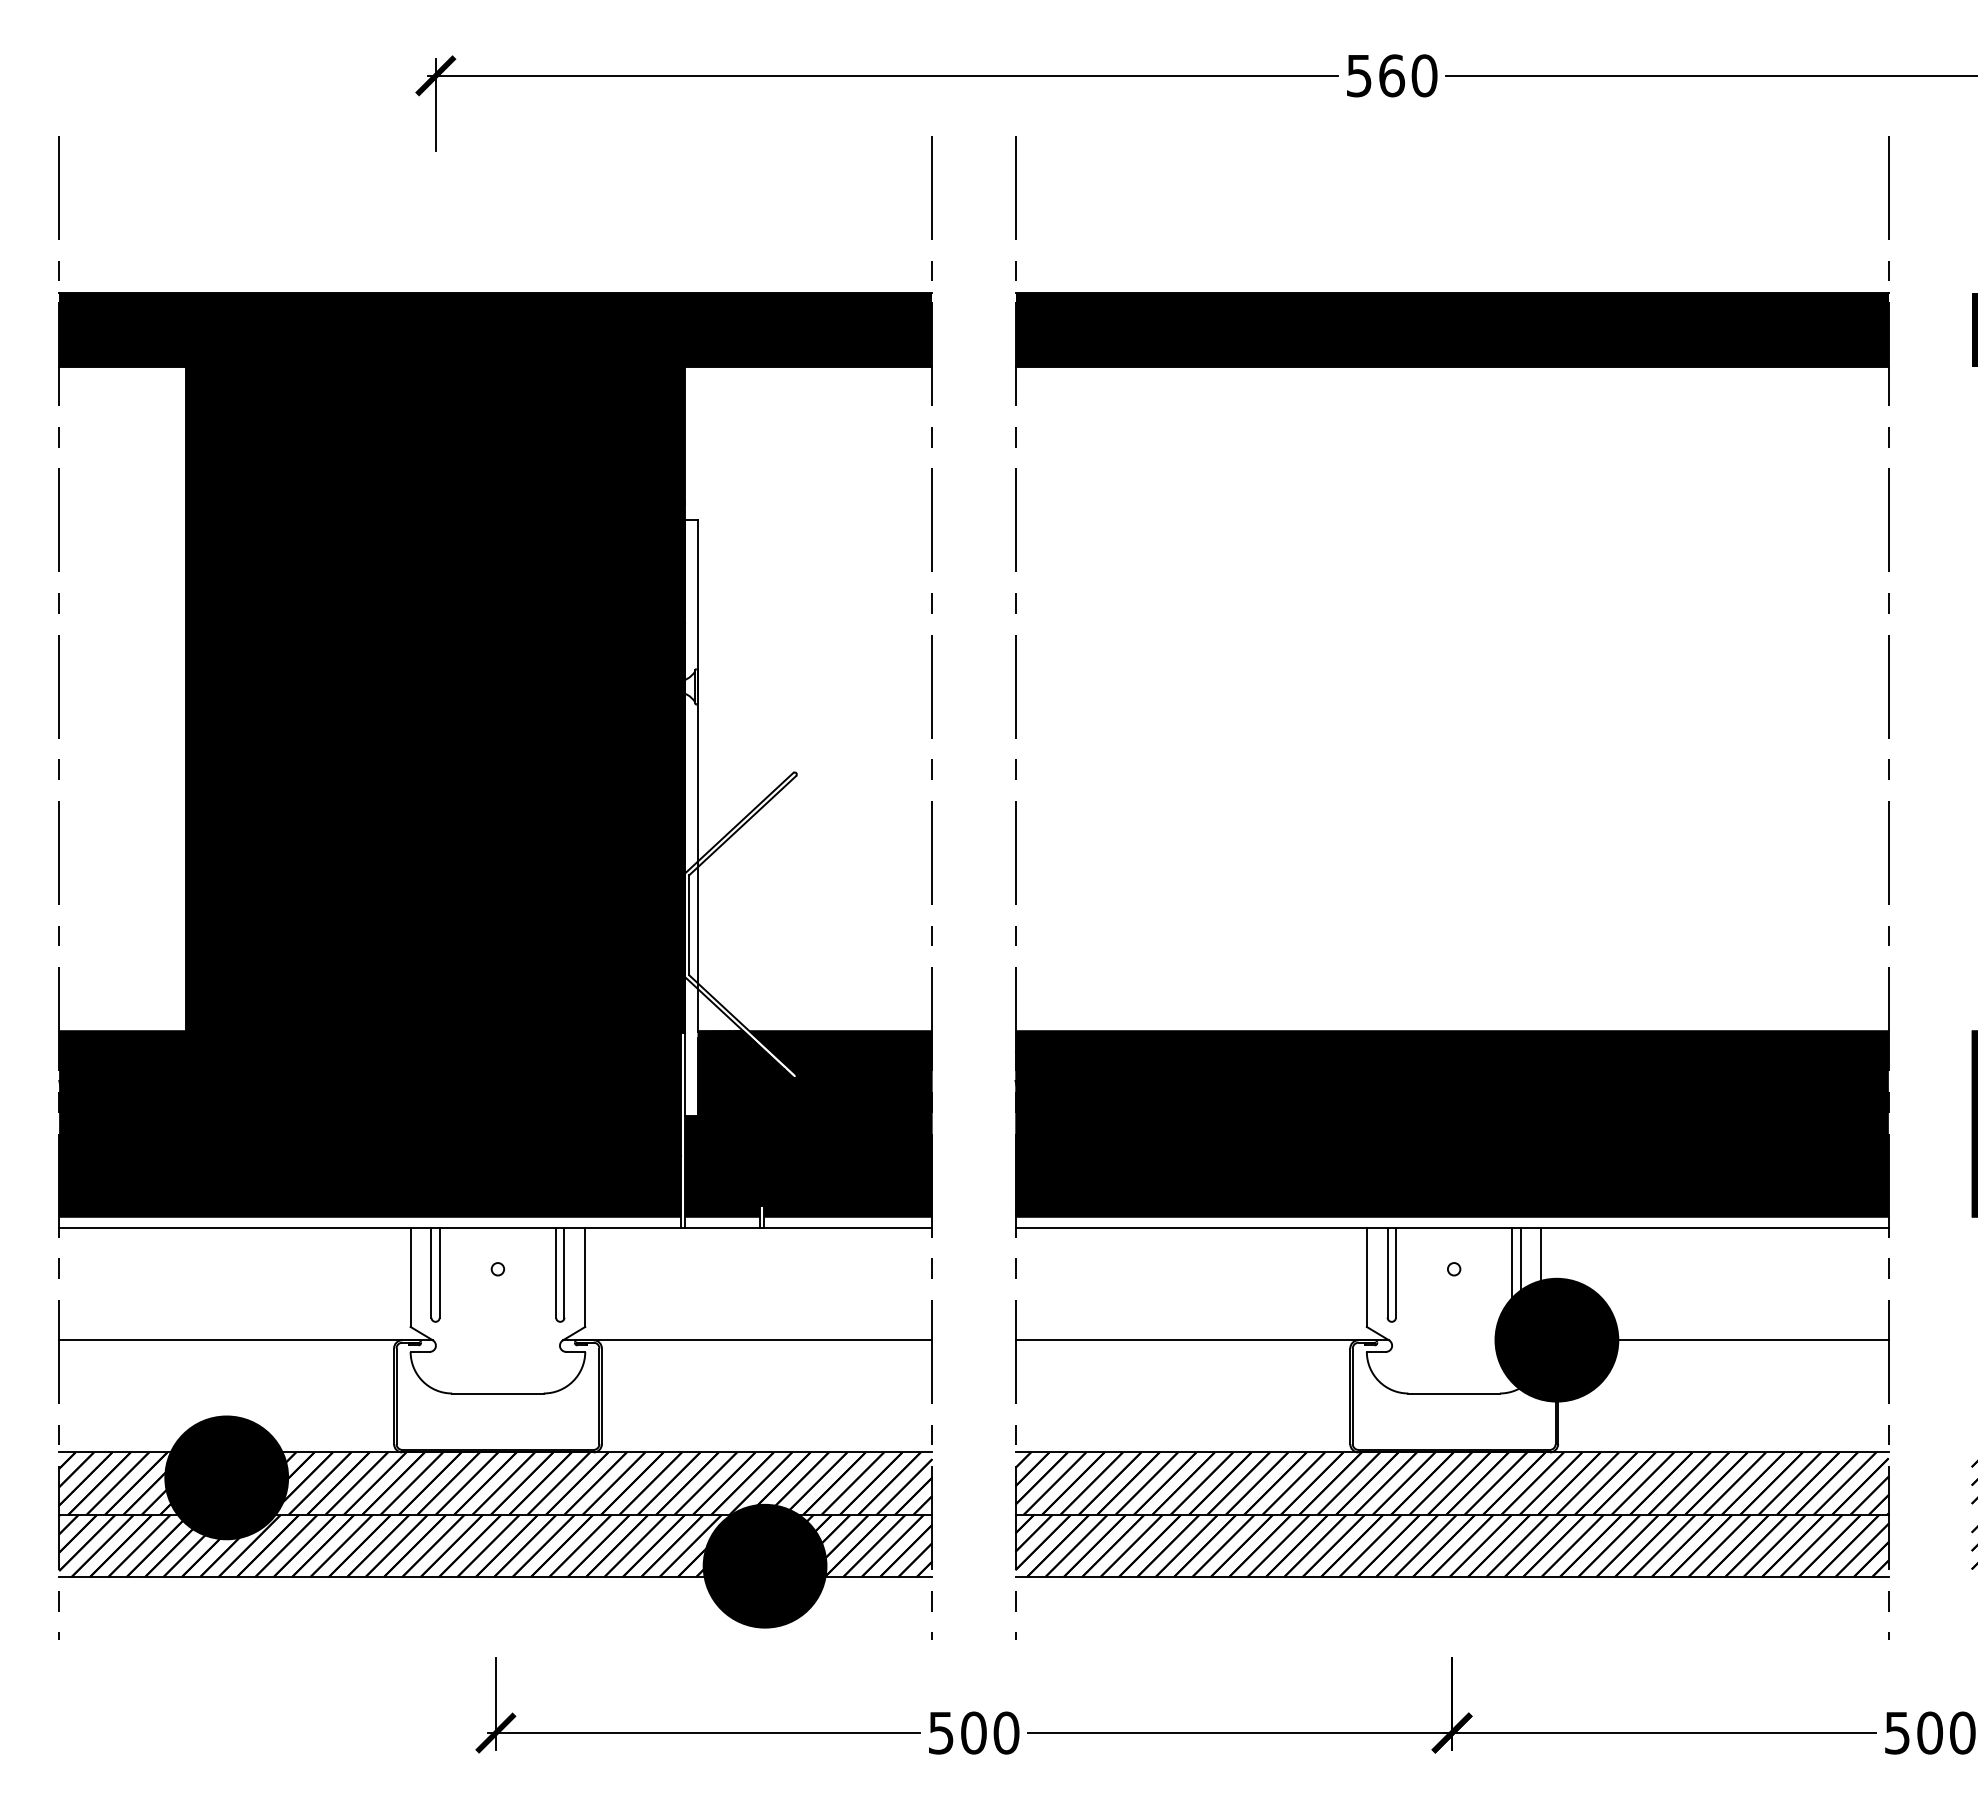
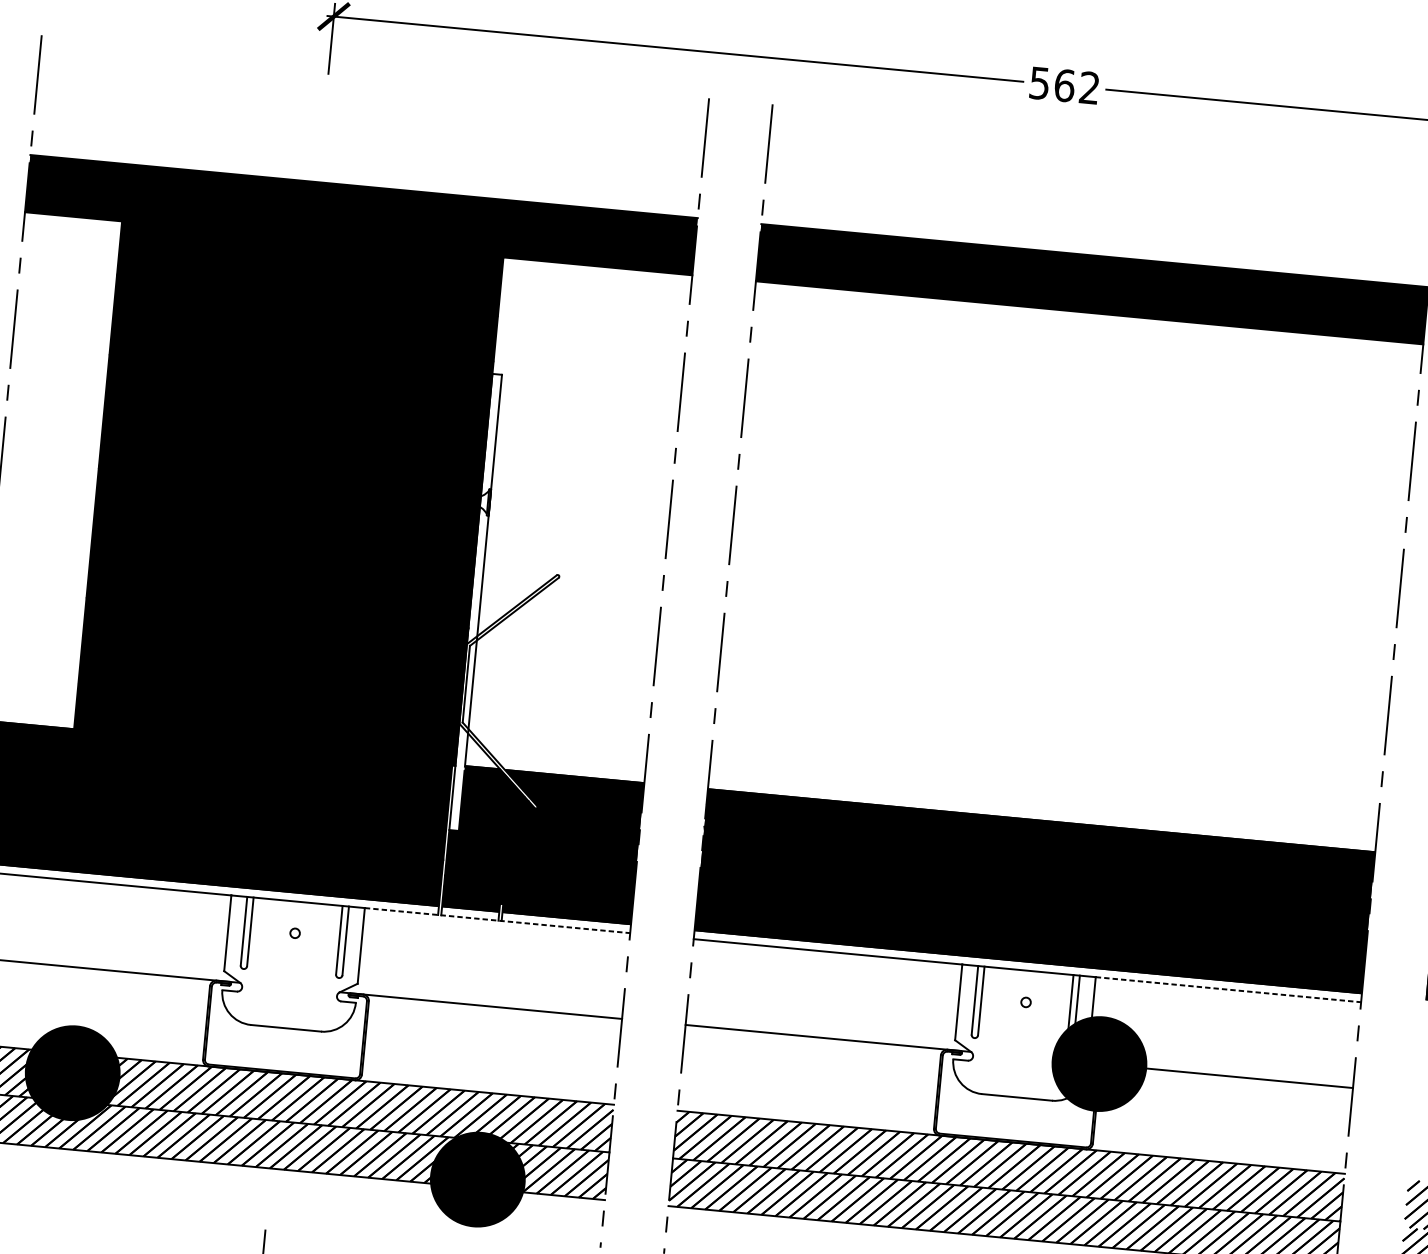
text: (1424, 75) -> (1089, 87), 560 -> 562
line: (758, 1227) -> (497, 920), solid -> dashed
line: (1715, 1227) -> (1228, 989), solid -> dashed

